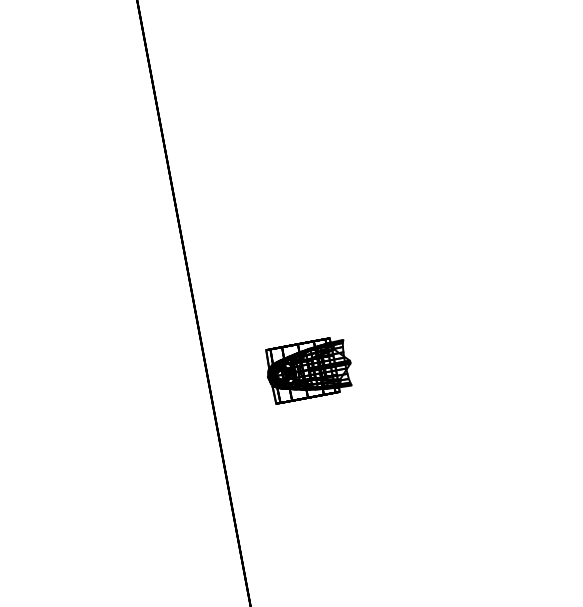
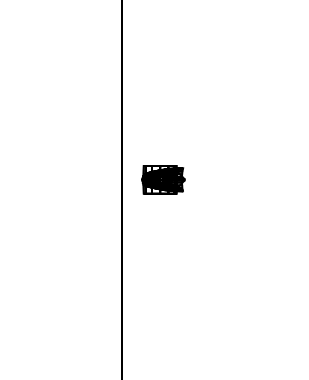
part: (309, 369) -> (163, 179), moved

